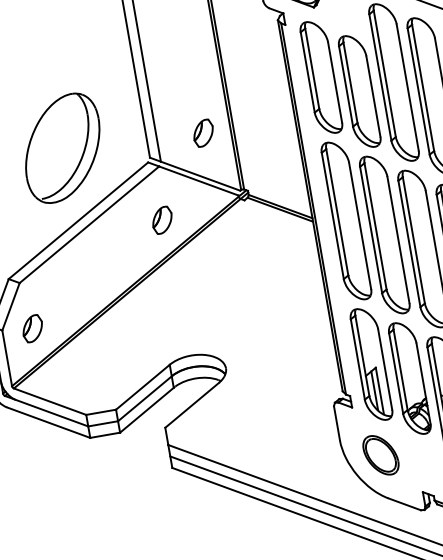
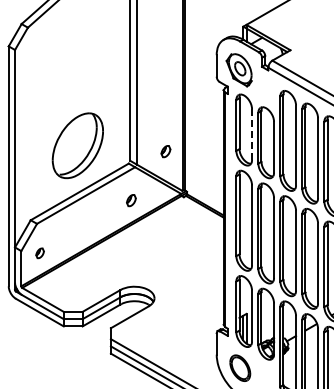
line: (336, 83) -> (252, 135), solid -> dashed
part: (202, 133) -> (165, 151), size x0.7
part: (162, 220) -> (131, 200), size x0.7
part: (31, 329) -> (39, 253), size x0.6

